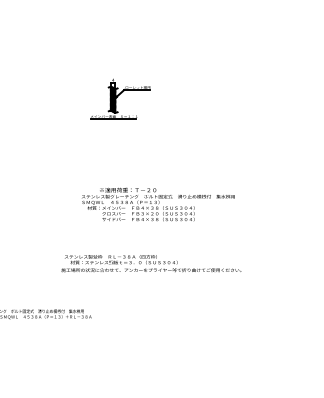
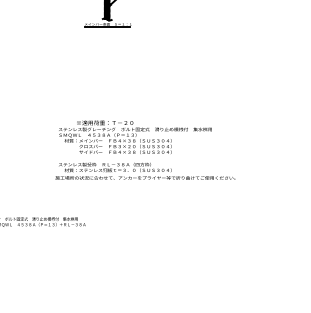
text: (158, 204) -> (135, 137), moved

